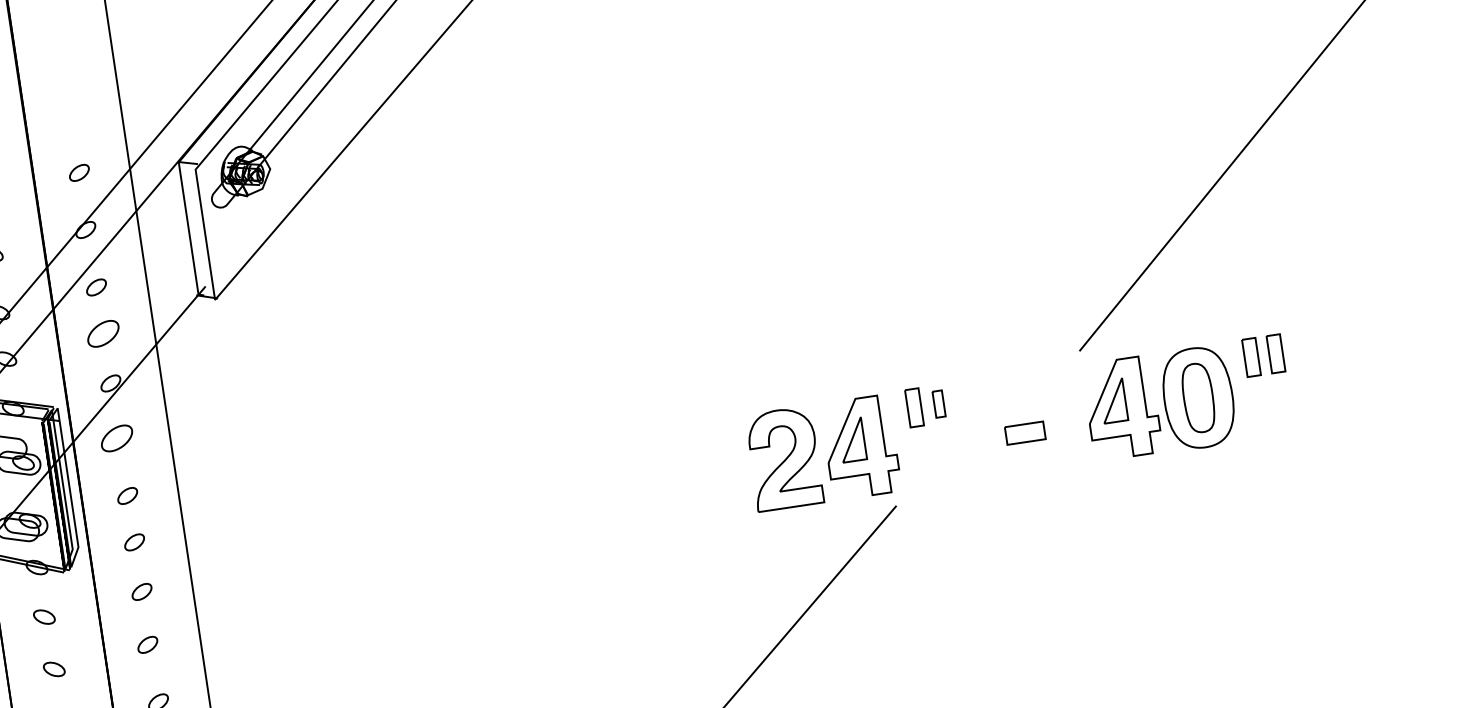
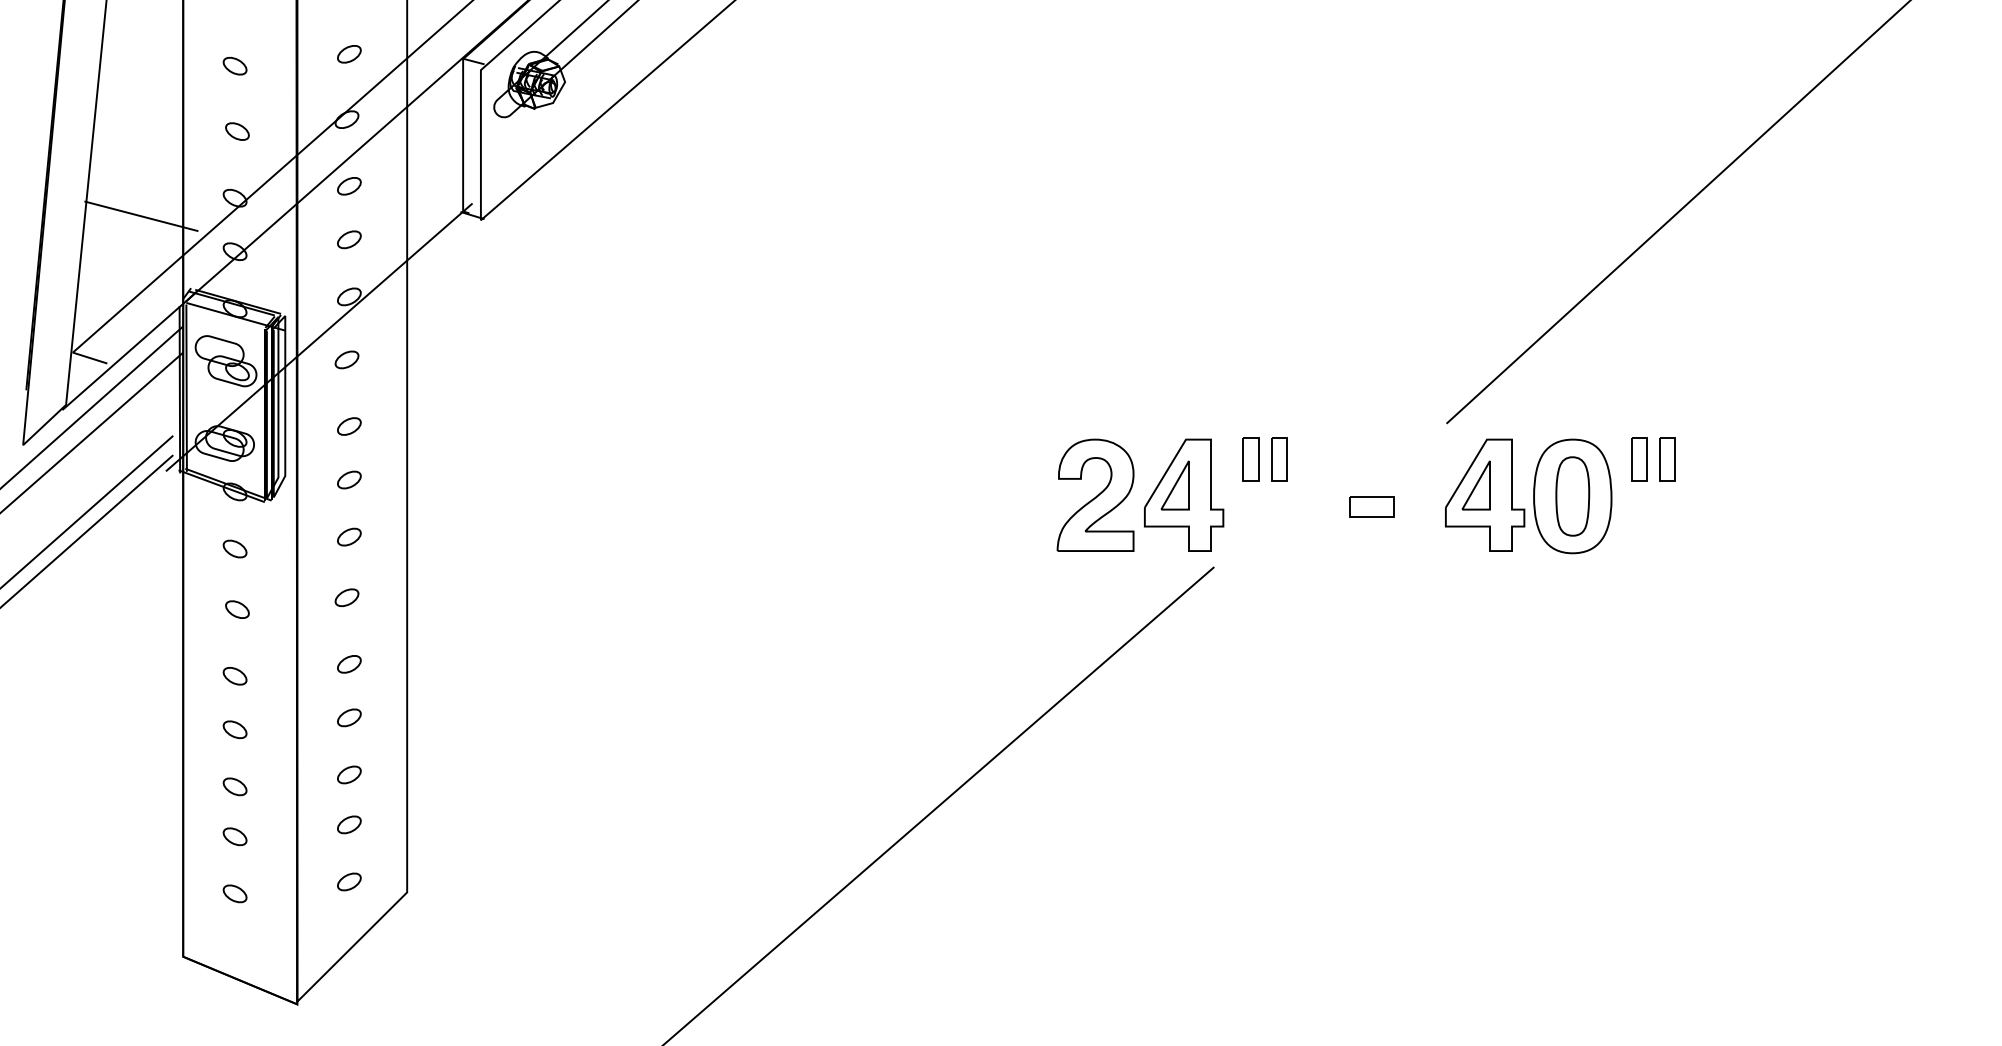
part: (103, 333) -> (349, 239), size x0.62
part: (939, 403) -> (1279, 459), size x1.43
part: (116, 438) -> (346, 359), size x0.62

